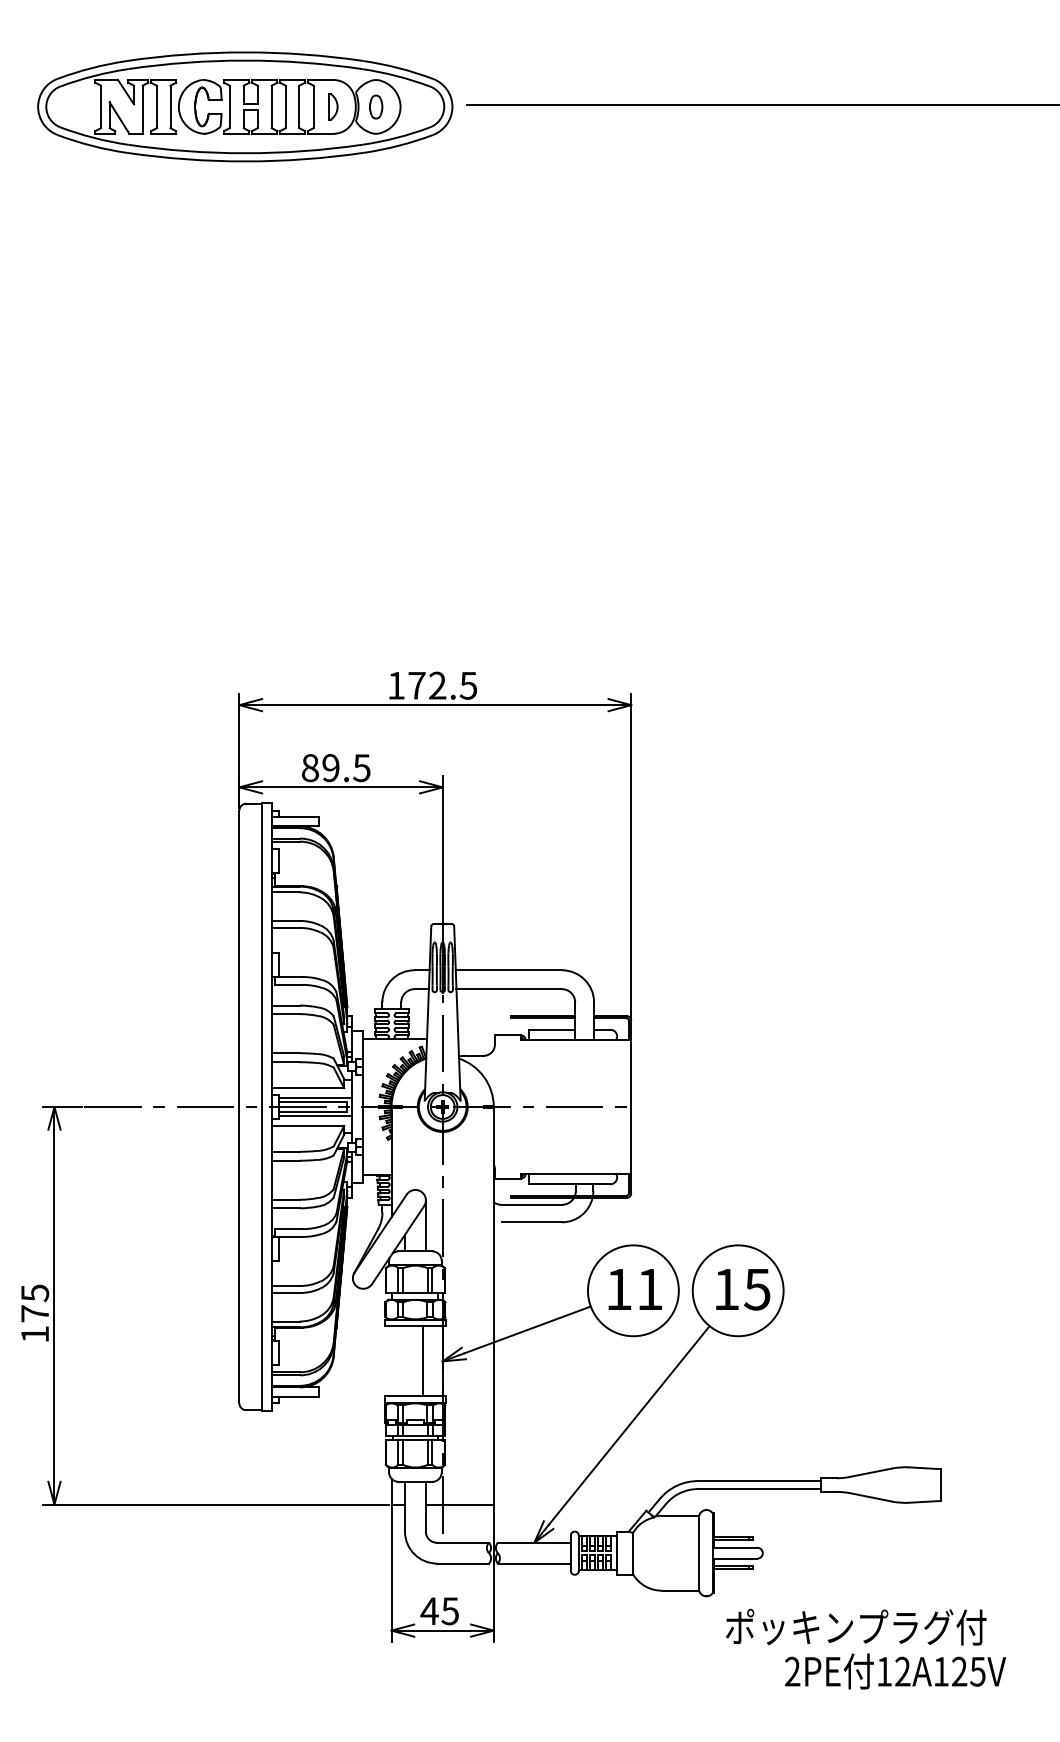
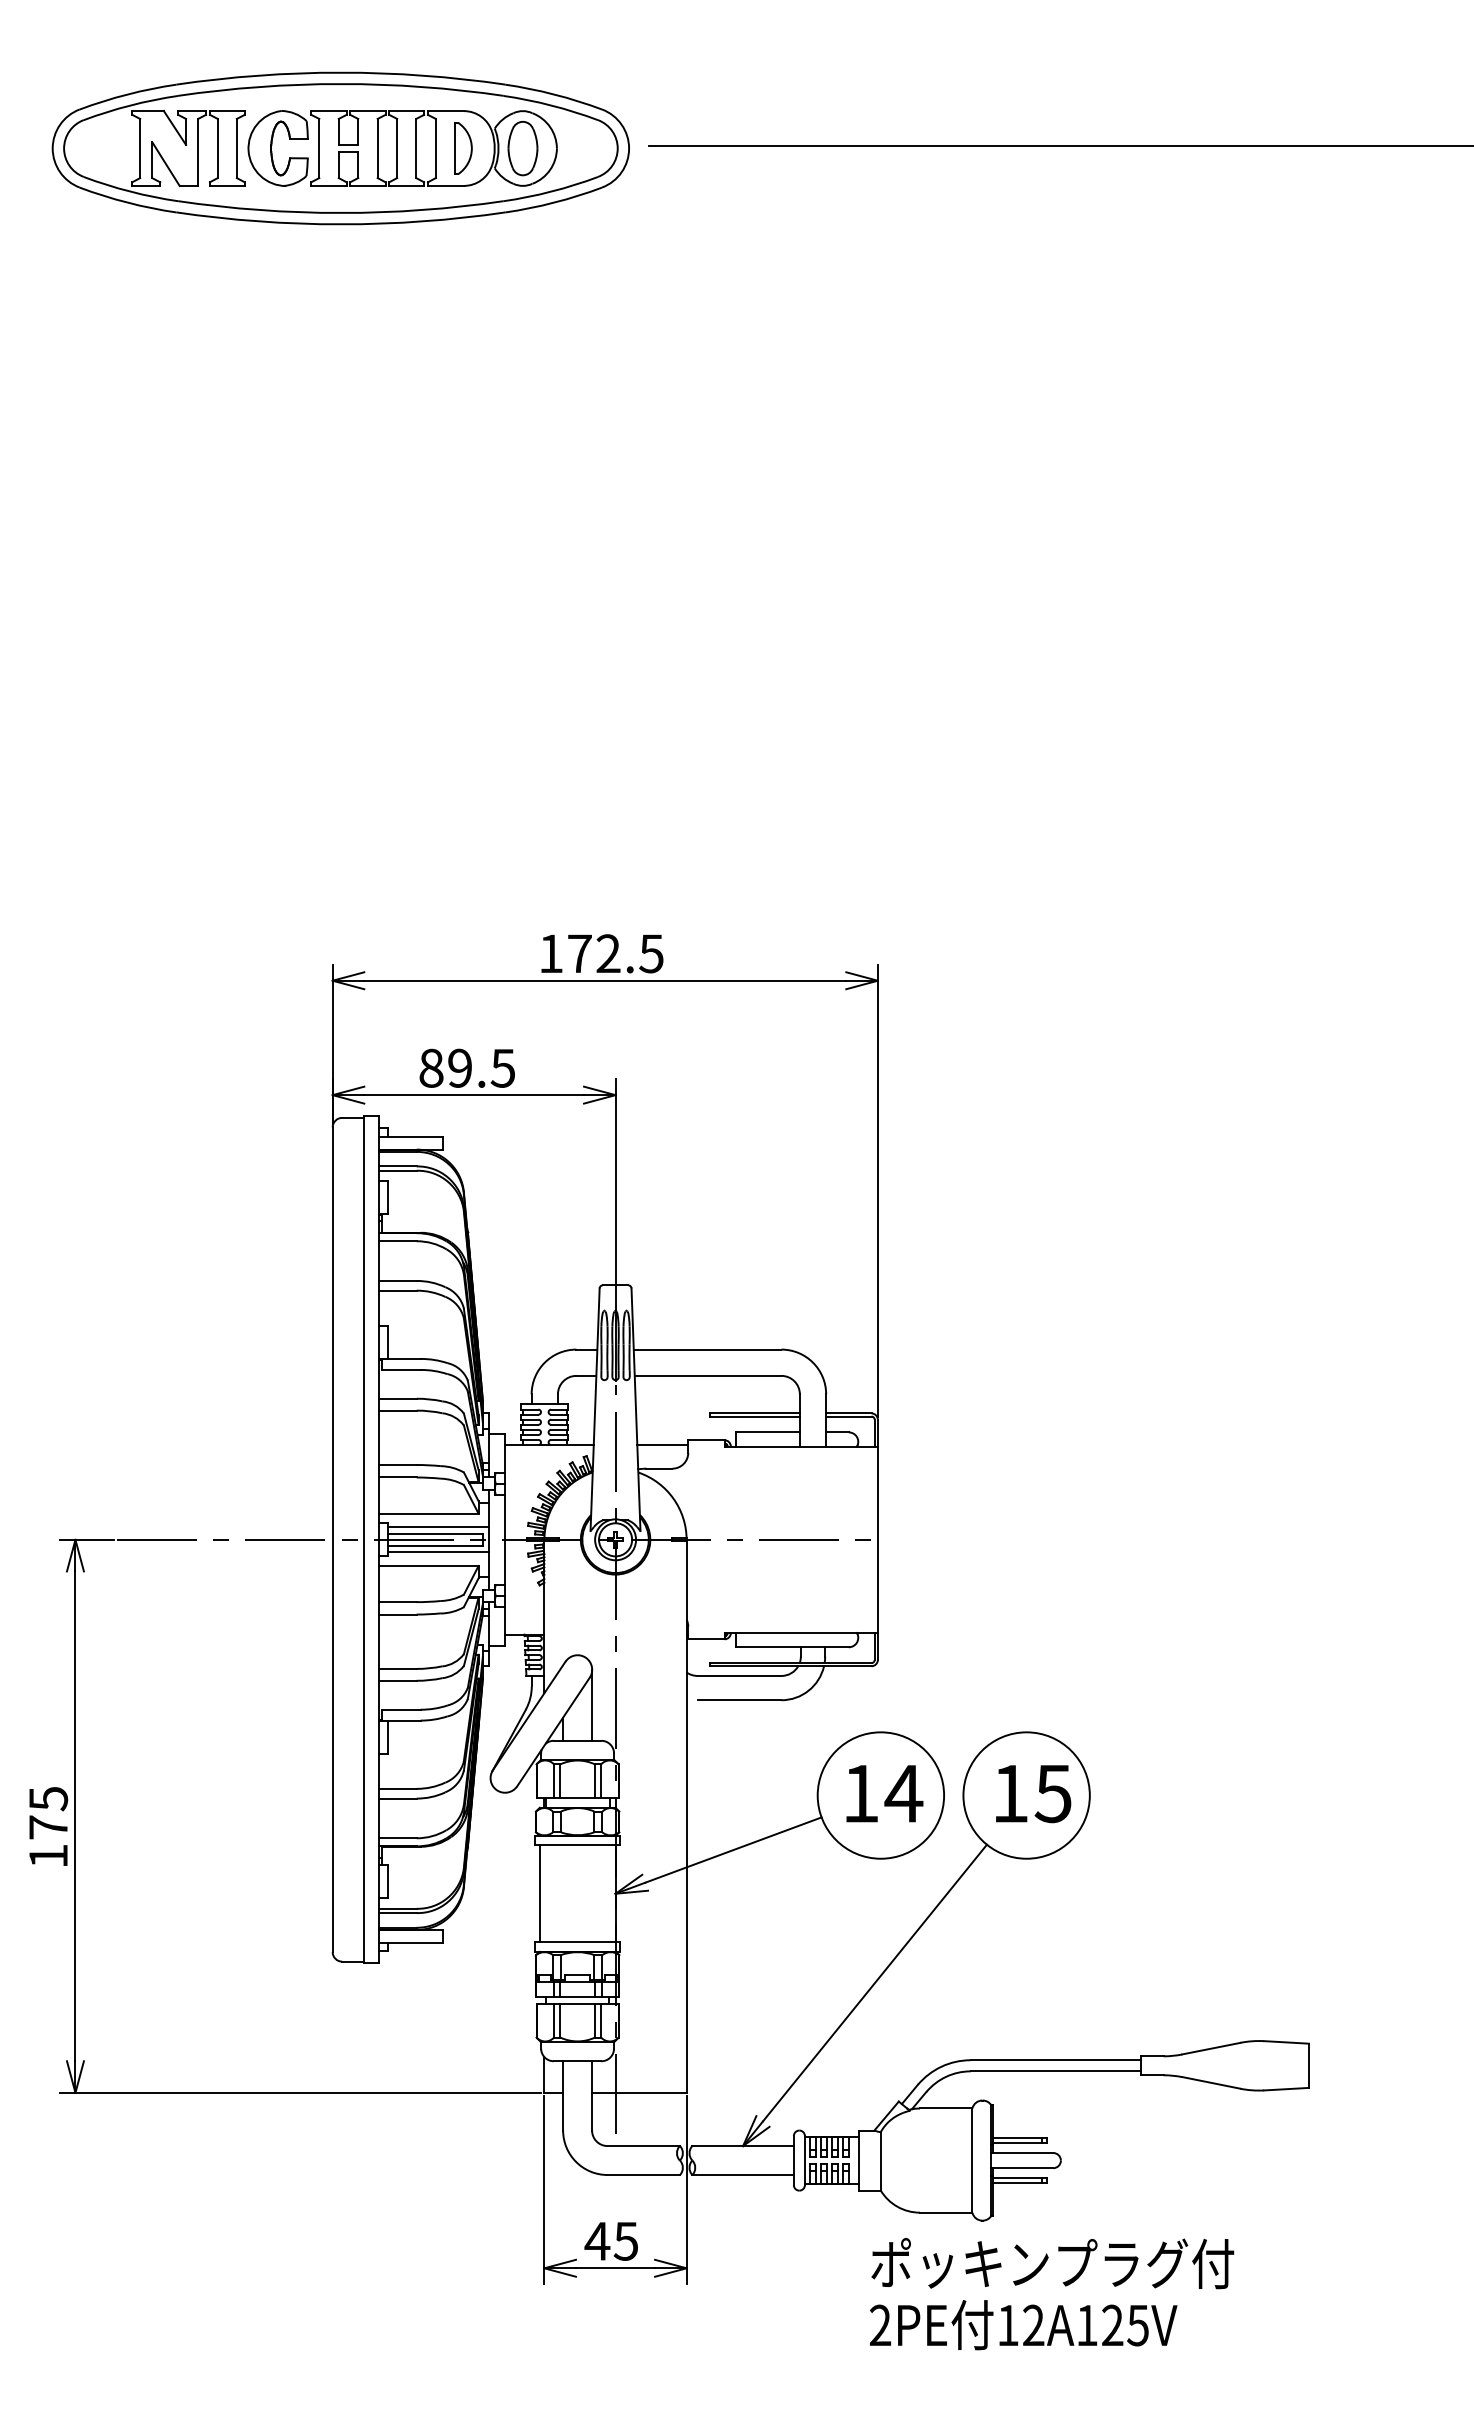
part: (333, 106) -> (463, 148), size x1.43
part: (375, 106) -> (522, 148), size x1.67
line: (476, 1039) -> (662, 1445), added
text: (649, 1289) -> (903, 1793), 11 -> 14
line: (422, 1361) -> (539, 1893), moved
text: (855, 1627) -> (1052, 2263), moved
text: (895, 1671) -> (1023, 2325), moved

